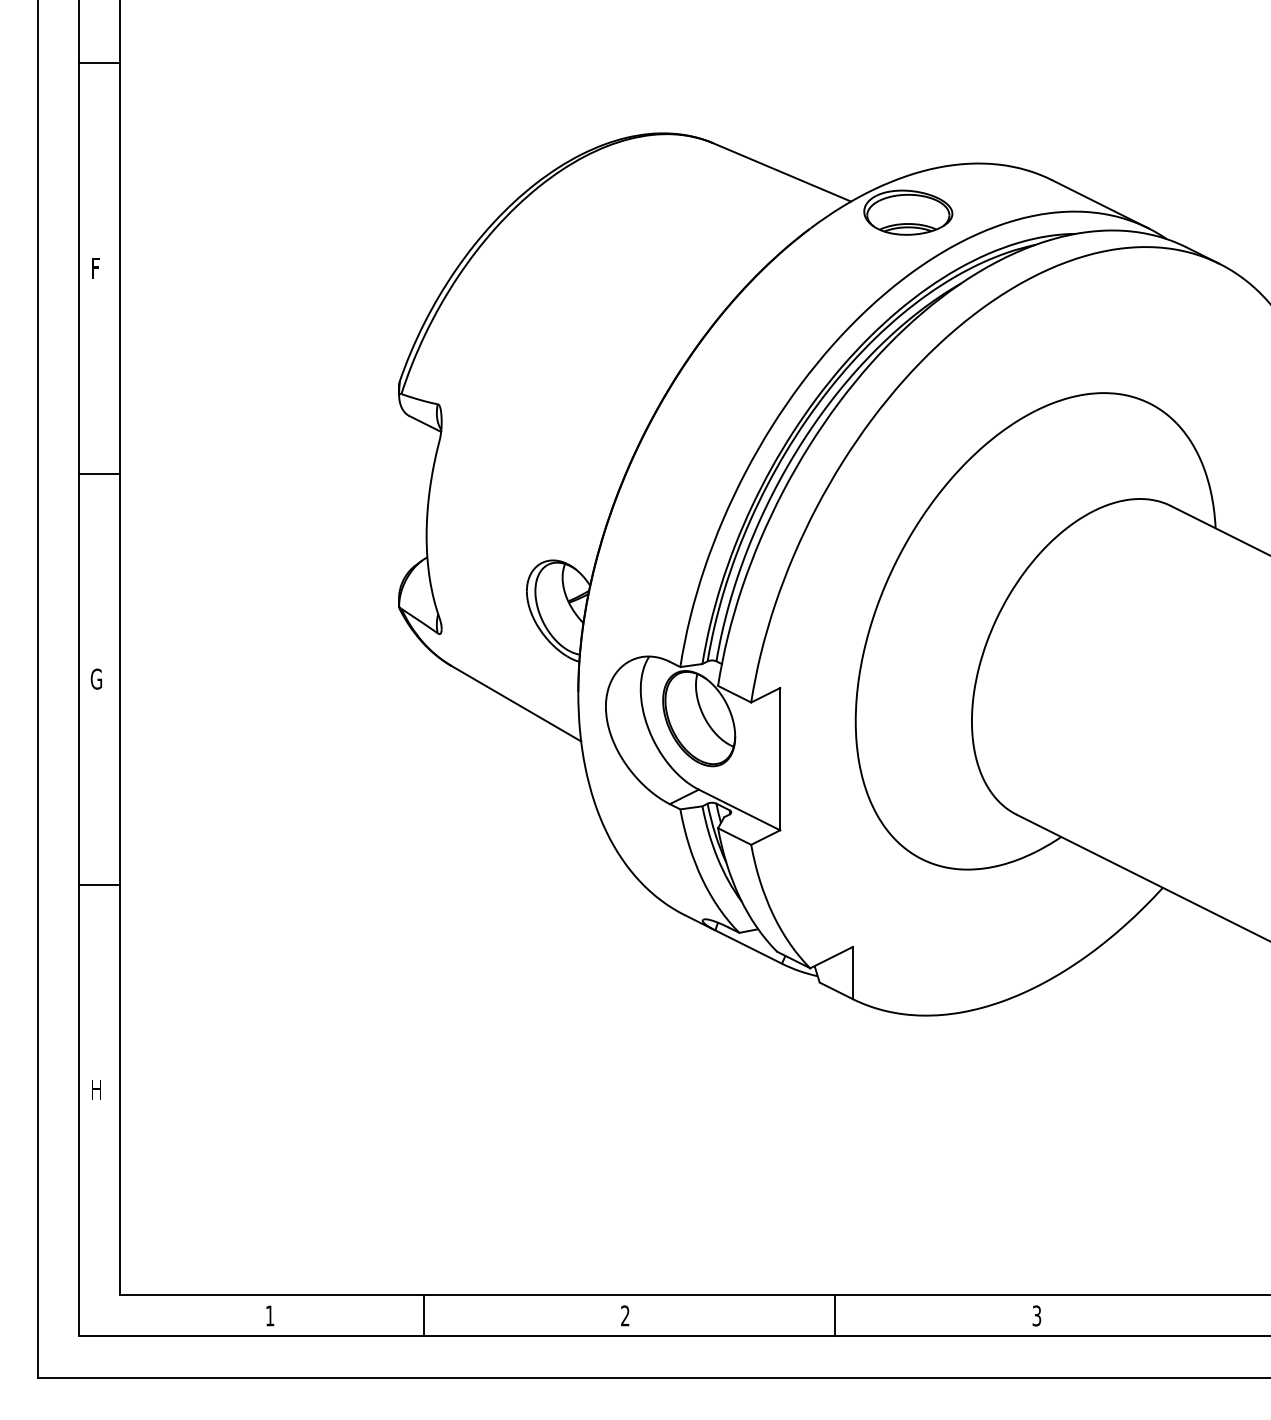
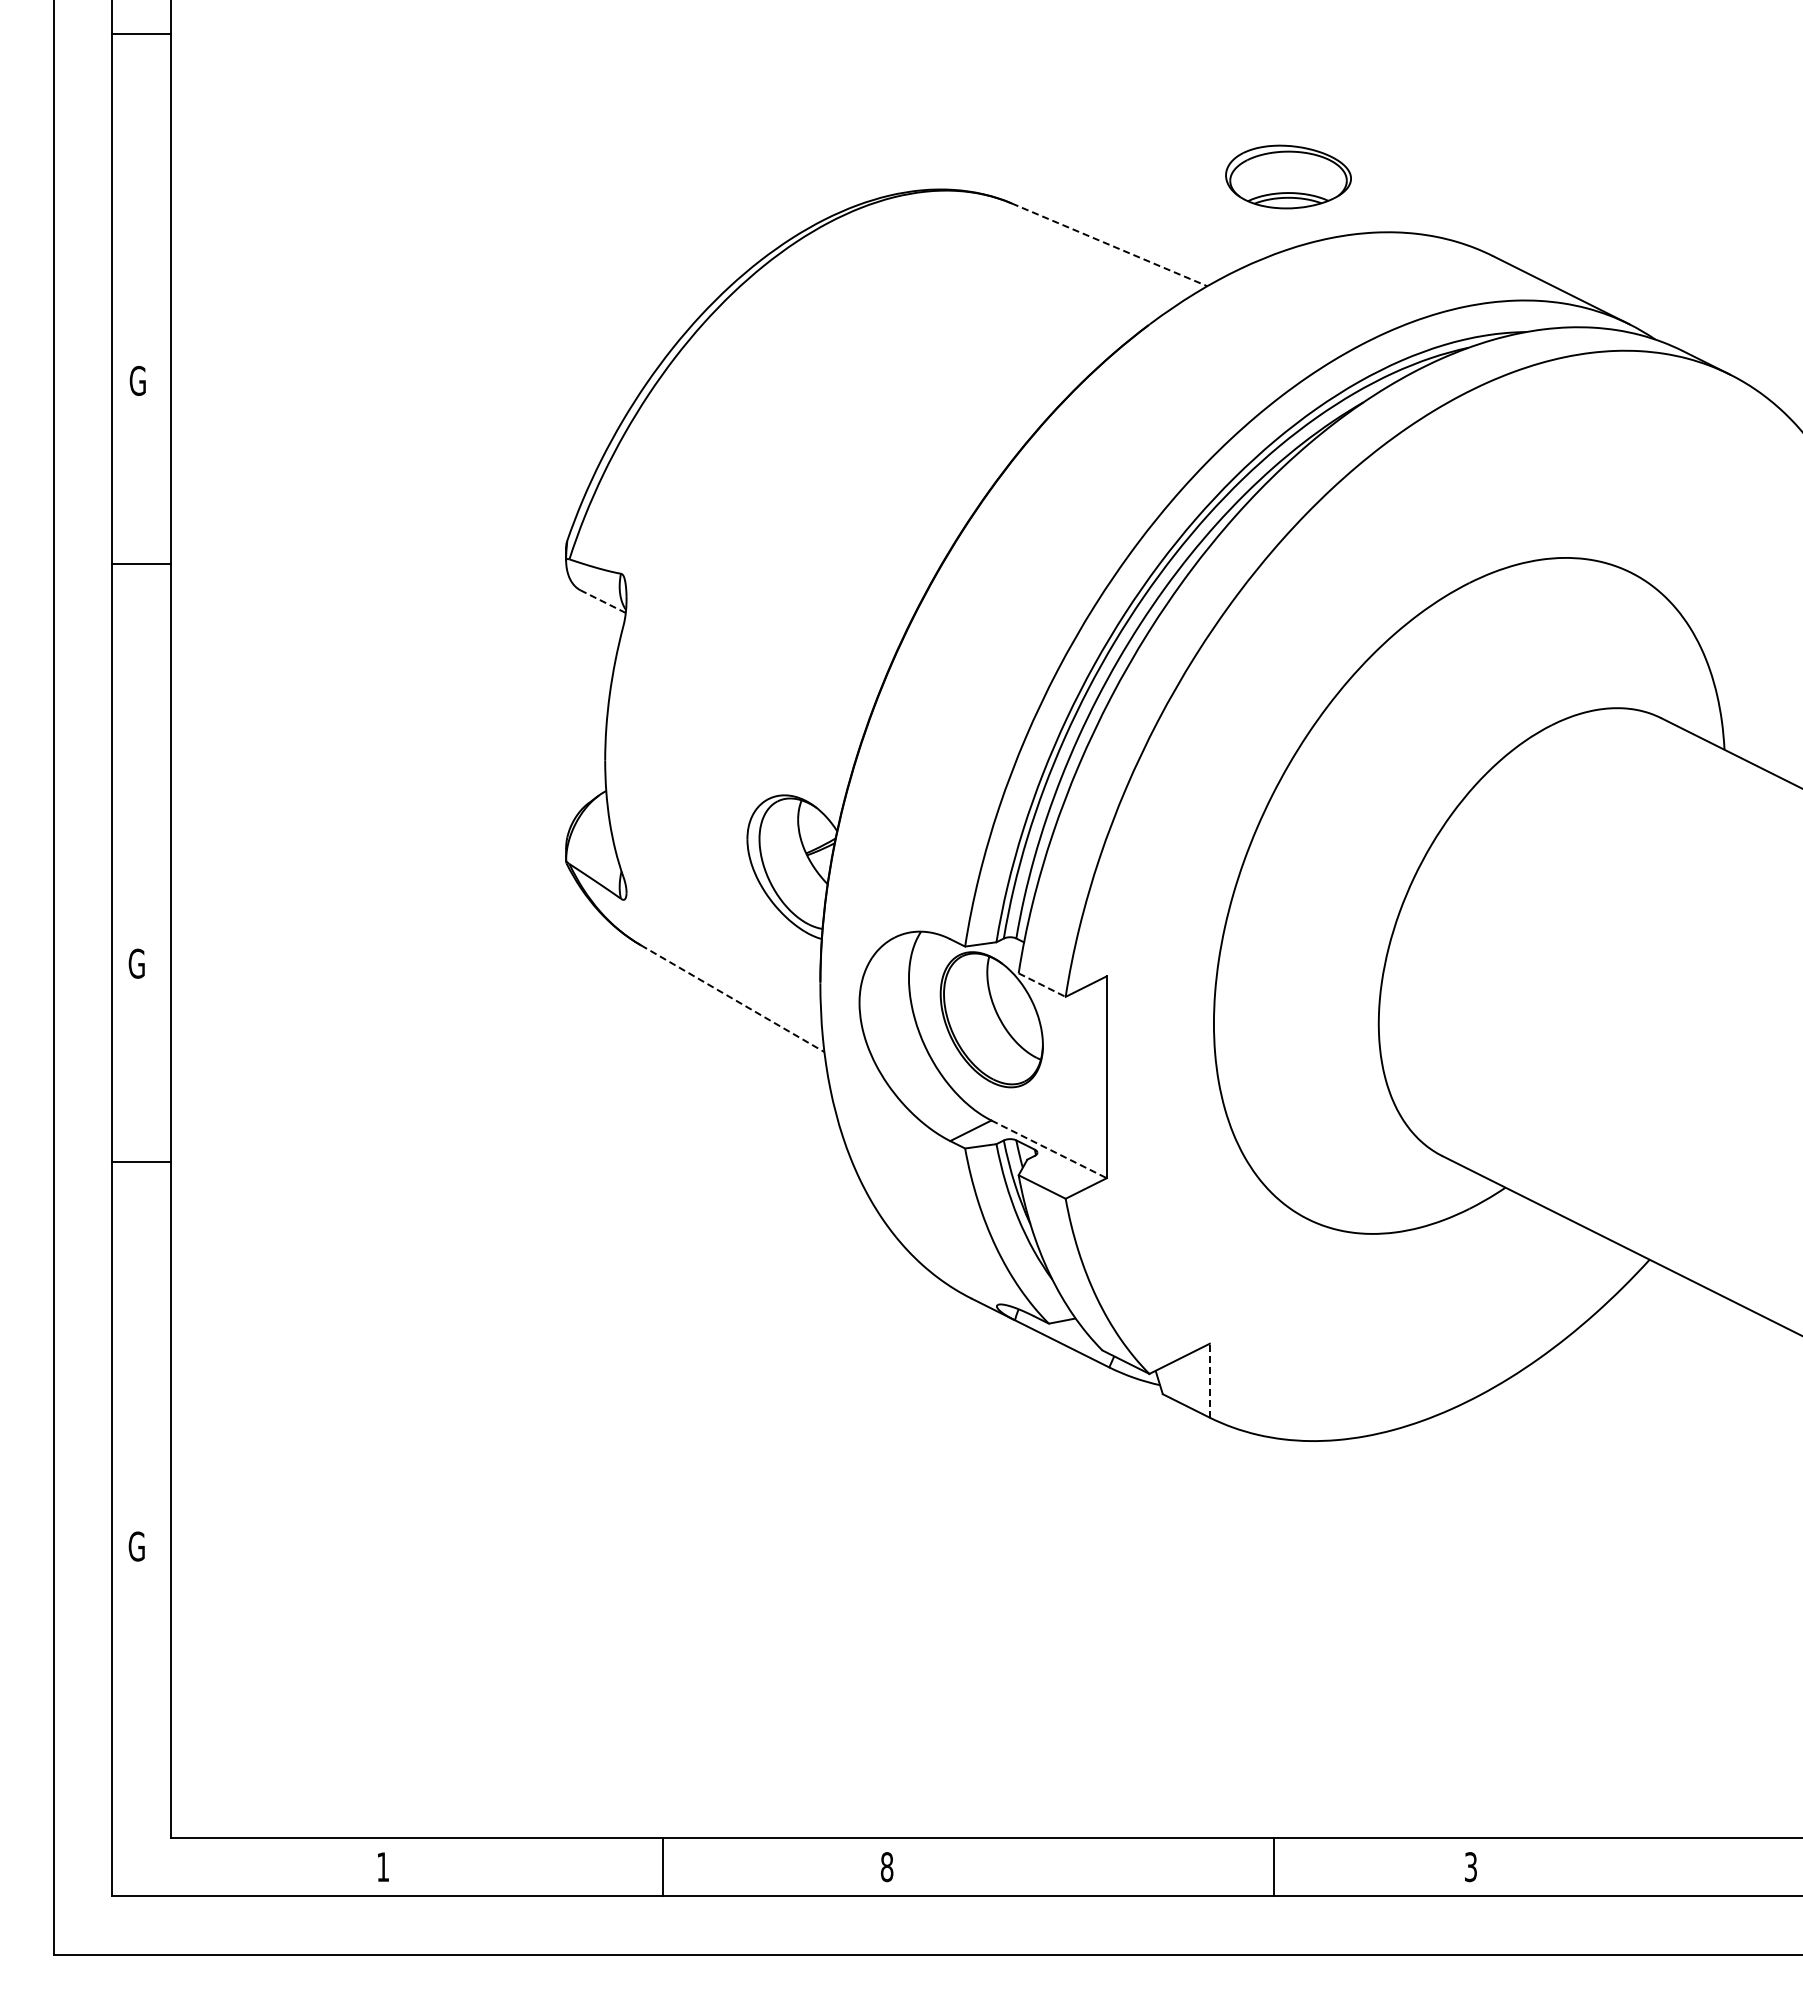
line: (99, 62) -> (141, 33), moved
line: (782, 172) -> (1110, 245), solid -> dashed
part: (908, 212) -> (1288, 176), moved
text: (96, 268) -> (137, 380), F -> G
line: (424, 423) -> (602, 601), solid -> dashed
line: (99, 473) -> (141, 564), moved
line: (734, 694) -> (1042, 985), solid -> dashed
line: (517, 703) -> (733, 998), solid -> dashed
line: (739, 810) -> (1049, 1149), solid -> dashed
line: (99, 884) -> (141, 1162), moved
line: (852, 972) -> (1209, 1380), solid -> dashed
text: (96, 1089) -> (136, 1546), H -> G
line: (424, 1315) -> (662, 1866), moved
line: (834, 1315) -> (1273, 1866), moved
text: (624, 1316) -> (886, 1867), 2 -> 8

